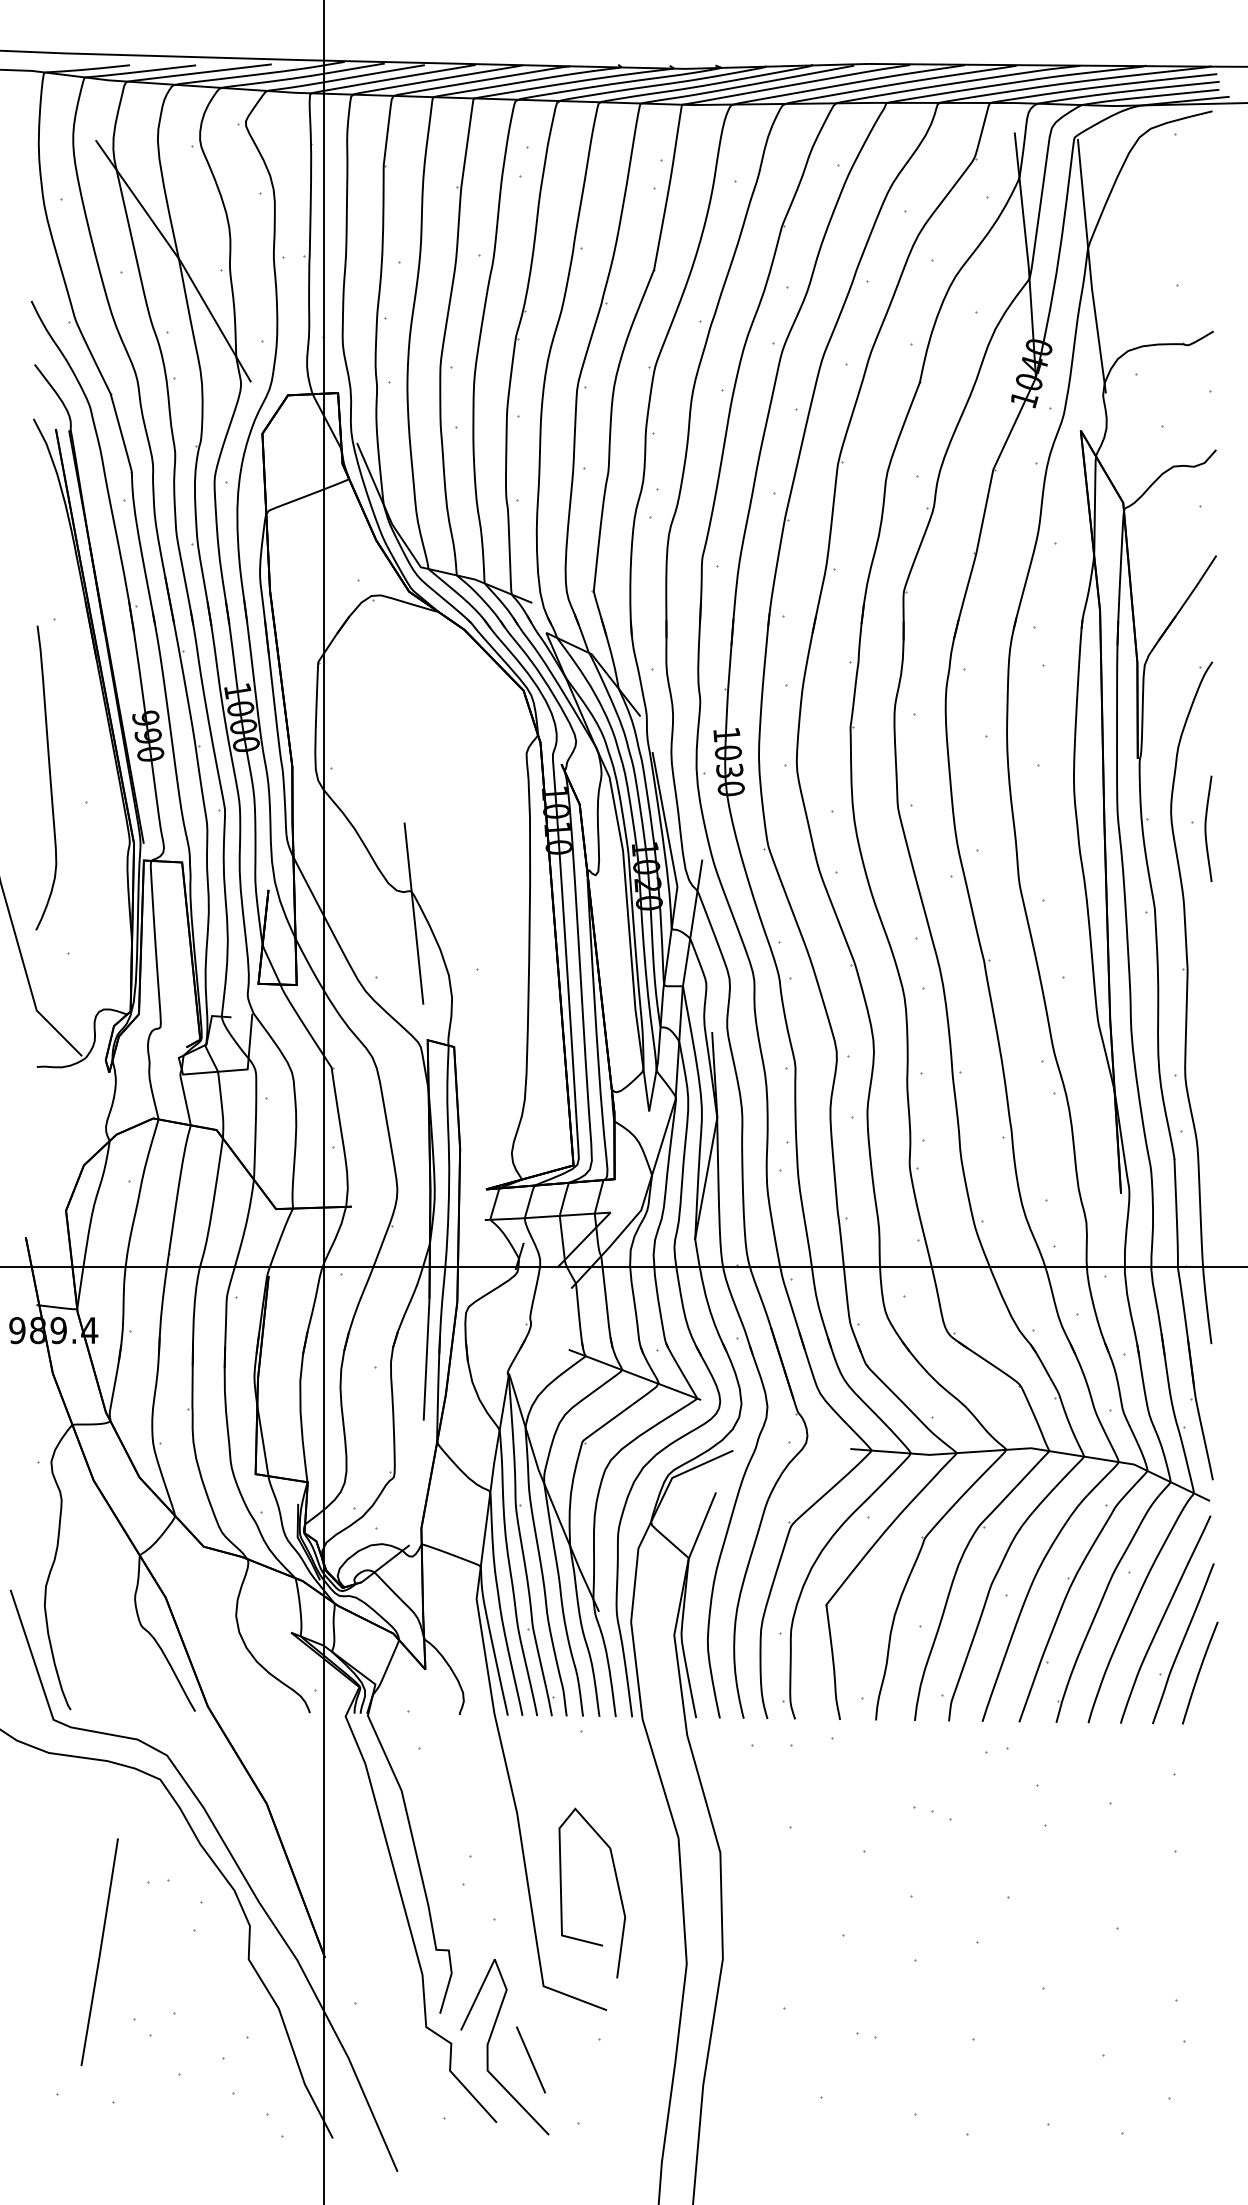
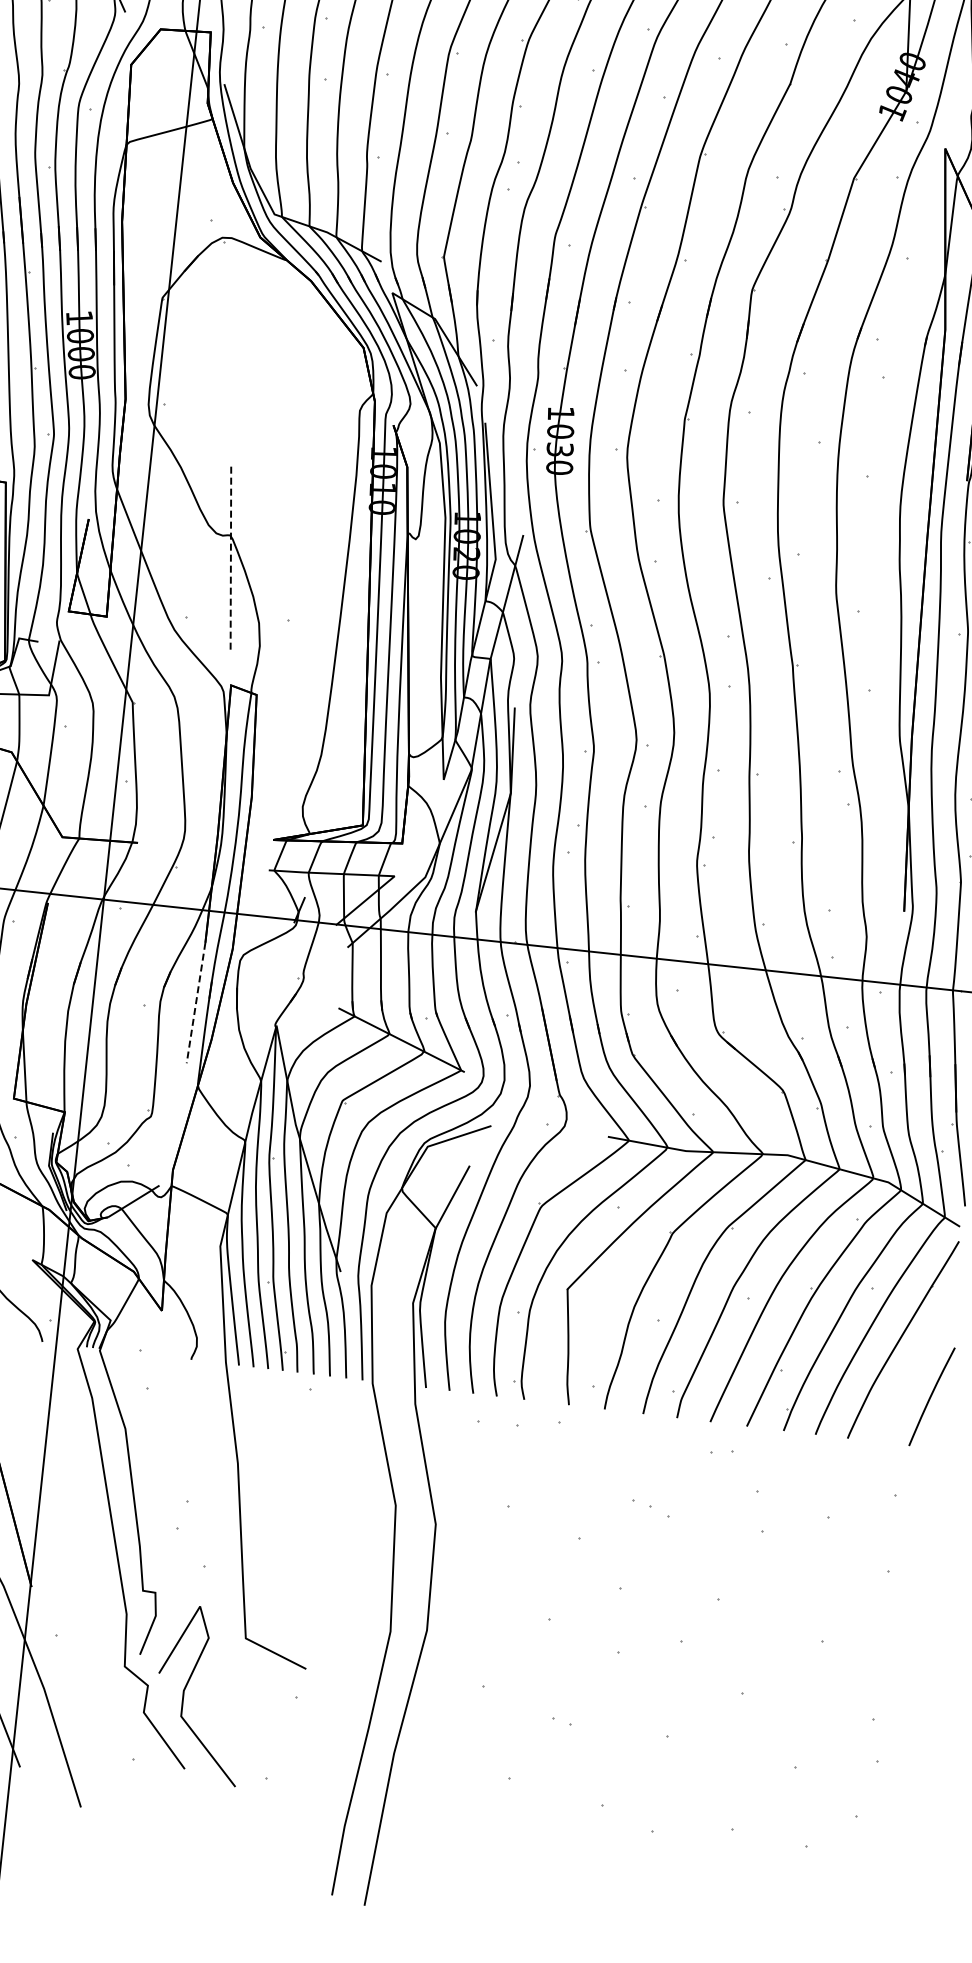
line: (413, 913) -> (230, 557), solid -> dashed
line: (426, 1359) -> (195, 1002), solid -> dashed
part: (1183, 1643) -> (918, 1365), removed
curve: (617, 1887) -> (329, 1548), removed
line: (531, 2059) -> (226, 1709), removed

